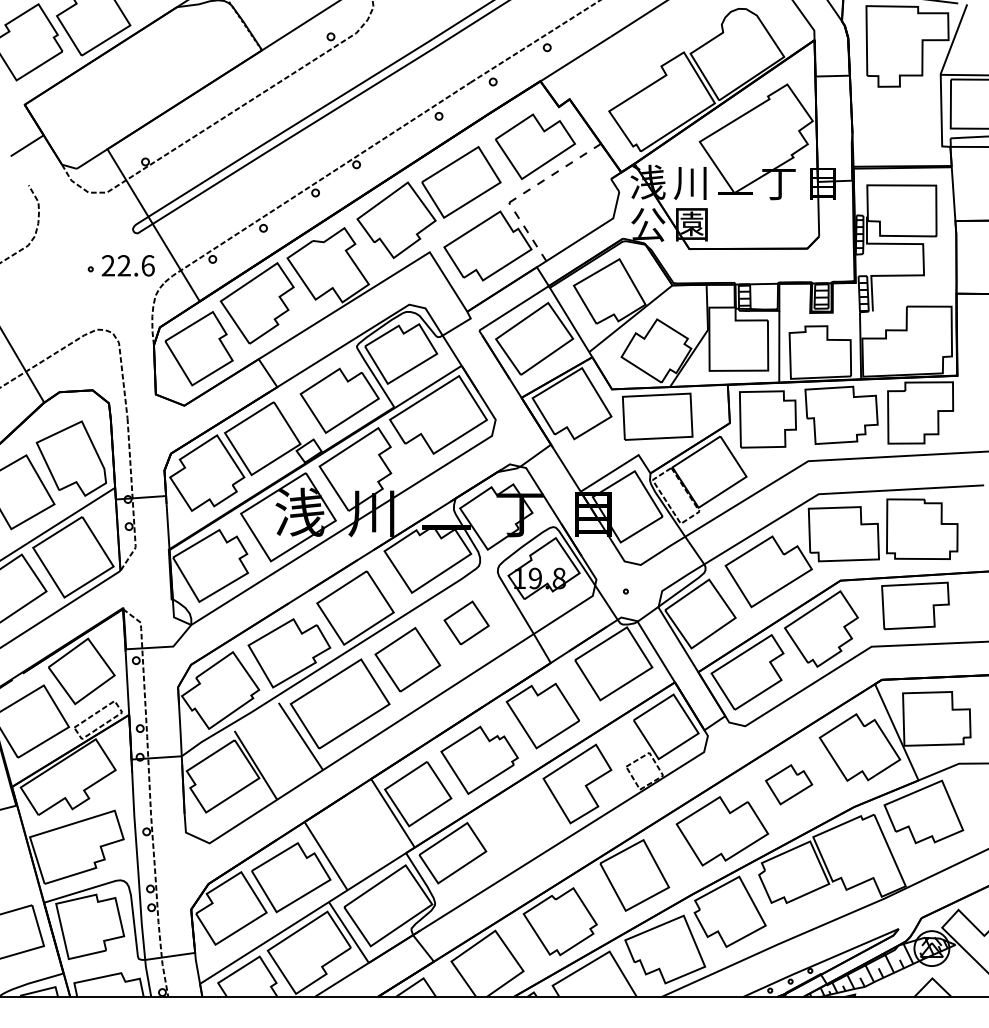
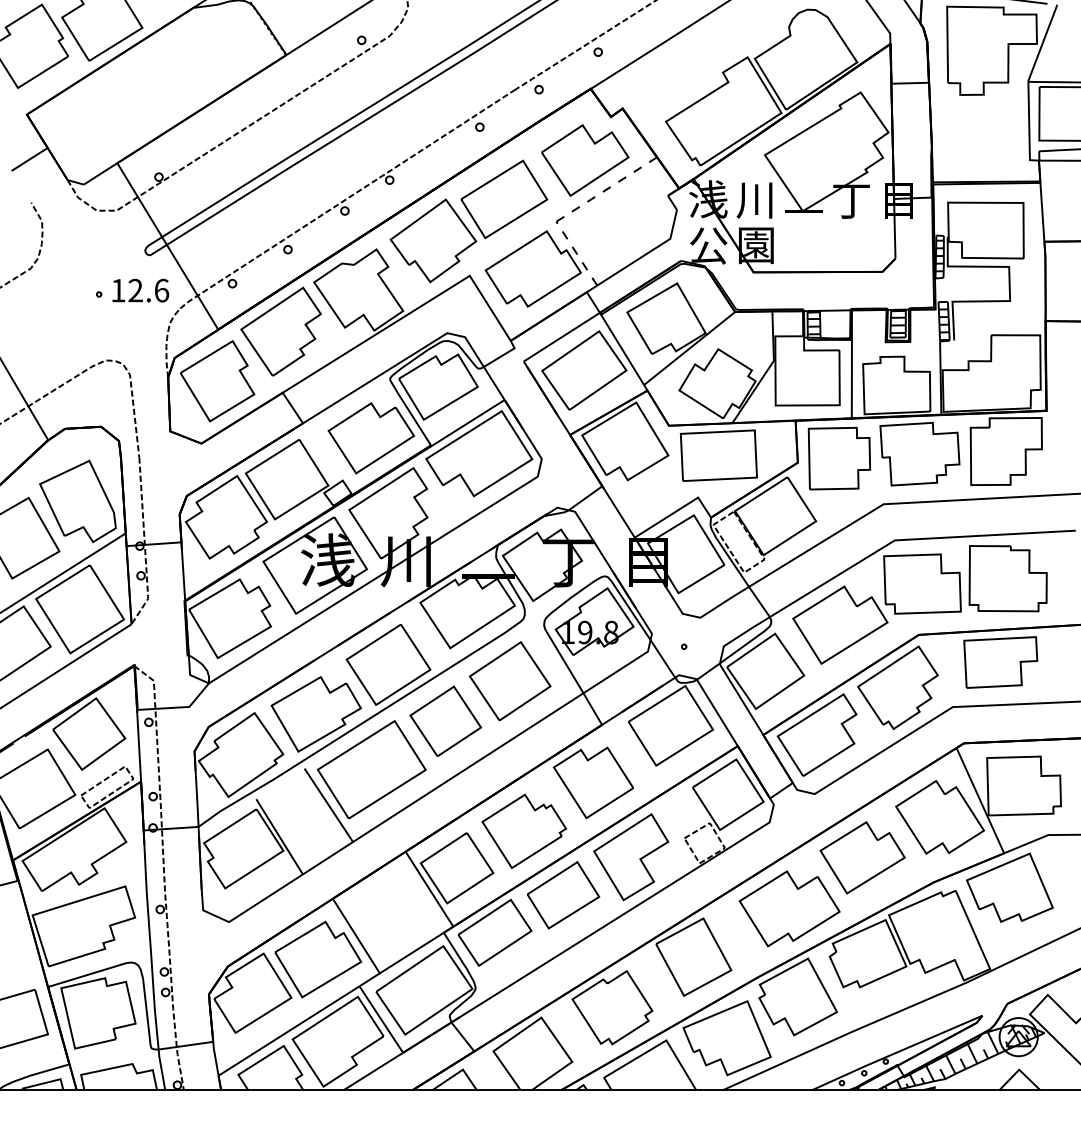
text: (107, 265) -> (117, 290), 22.6 -> 12.6
part: (466, 622) -> (509, 680), size x1.67
part: (788, 784) -> (861, 857), size x1.67
part: (515, 818) -> (563, 894), added

